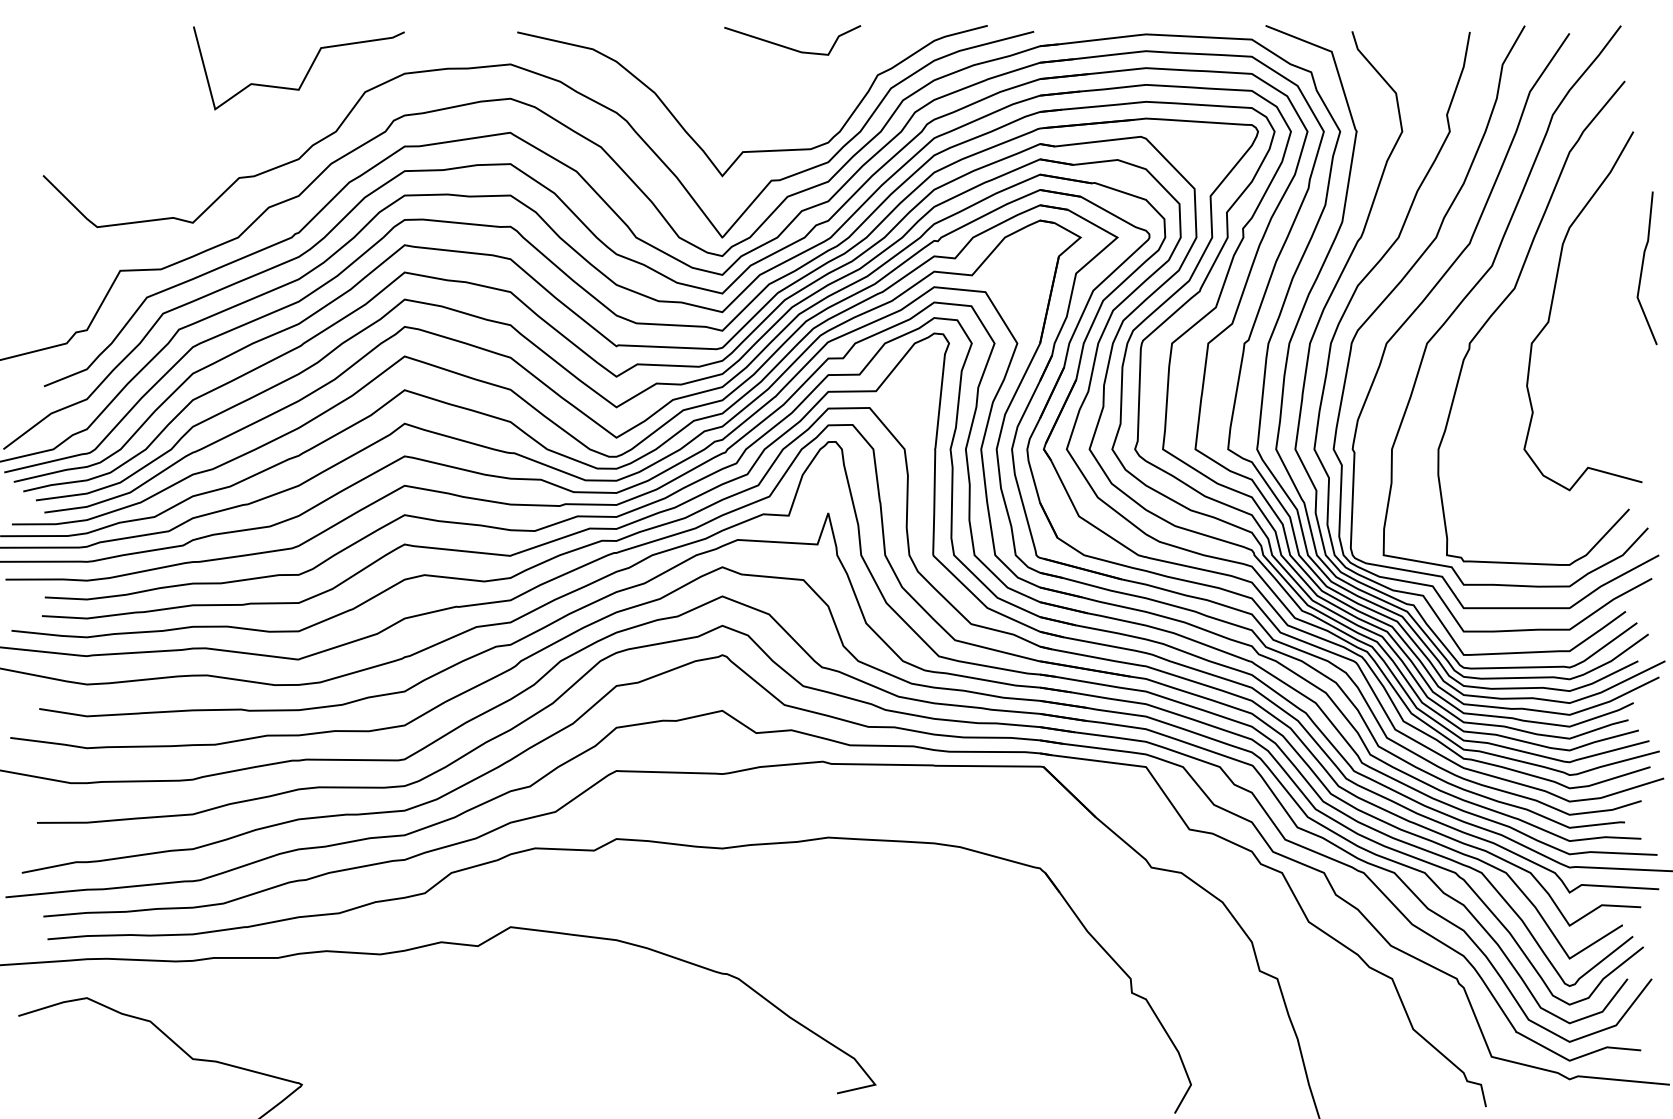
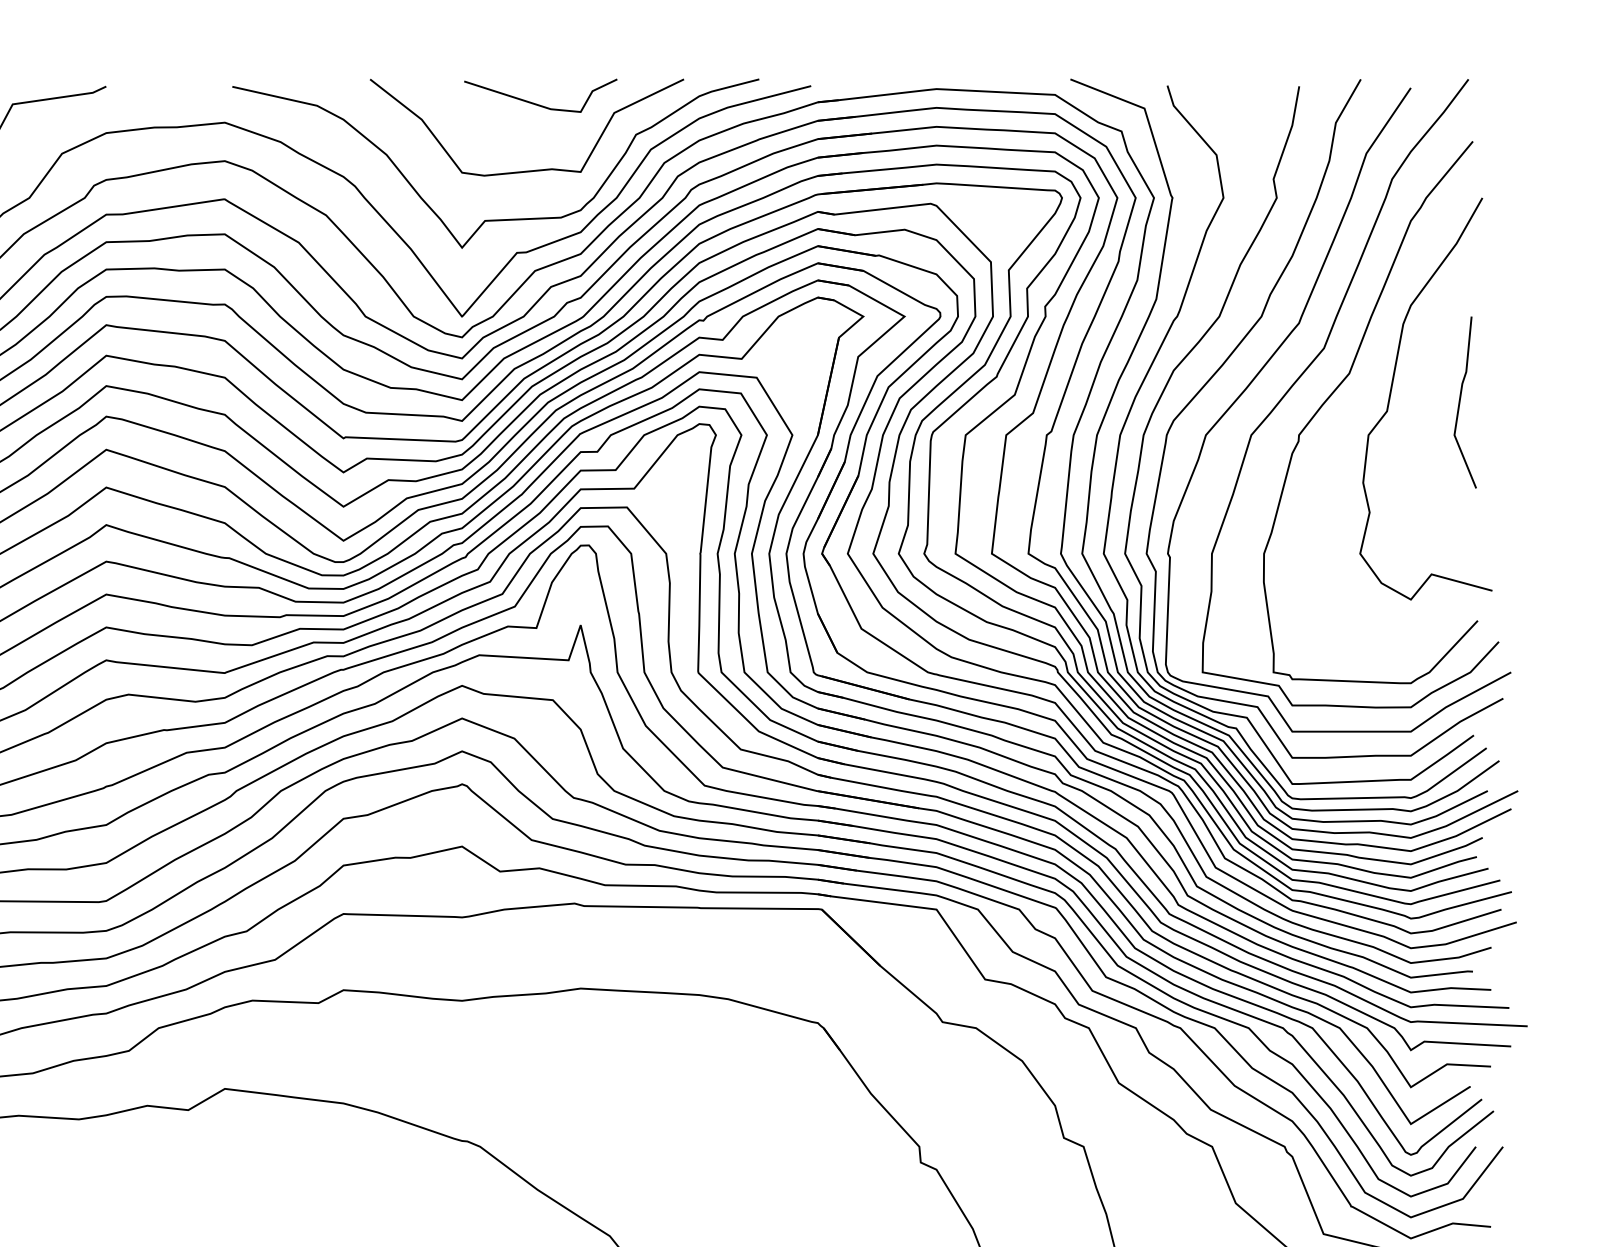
curve: (783, 106) -> (530, 169), added
line: (1643, 266) -> (1461, 400), moved

